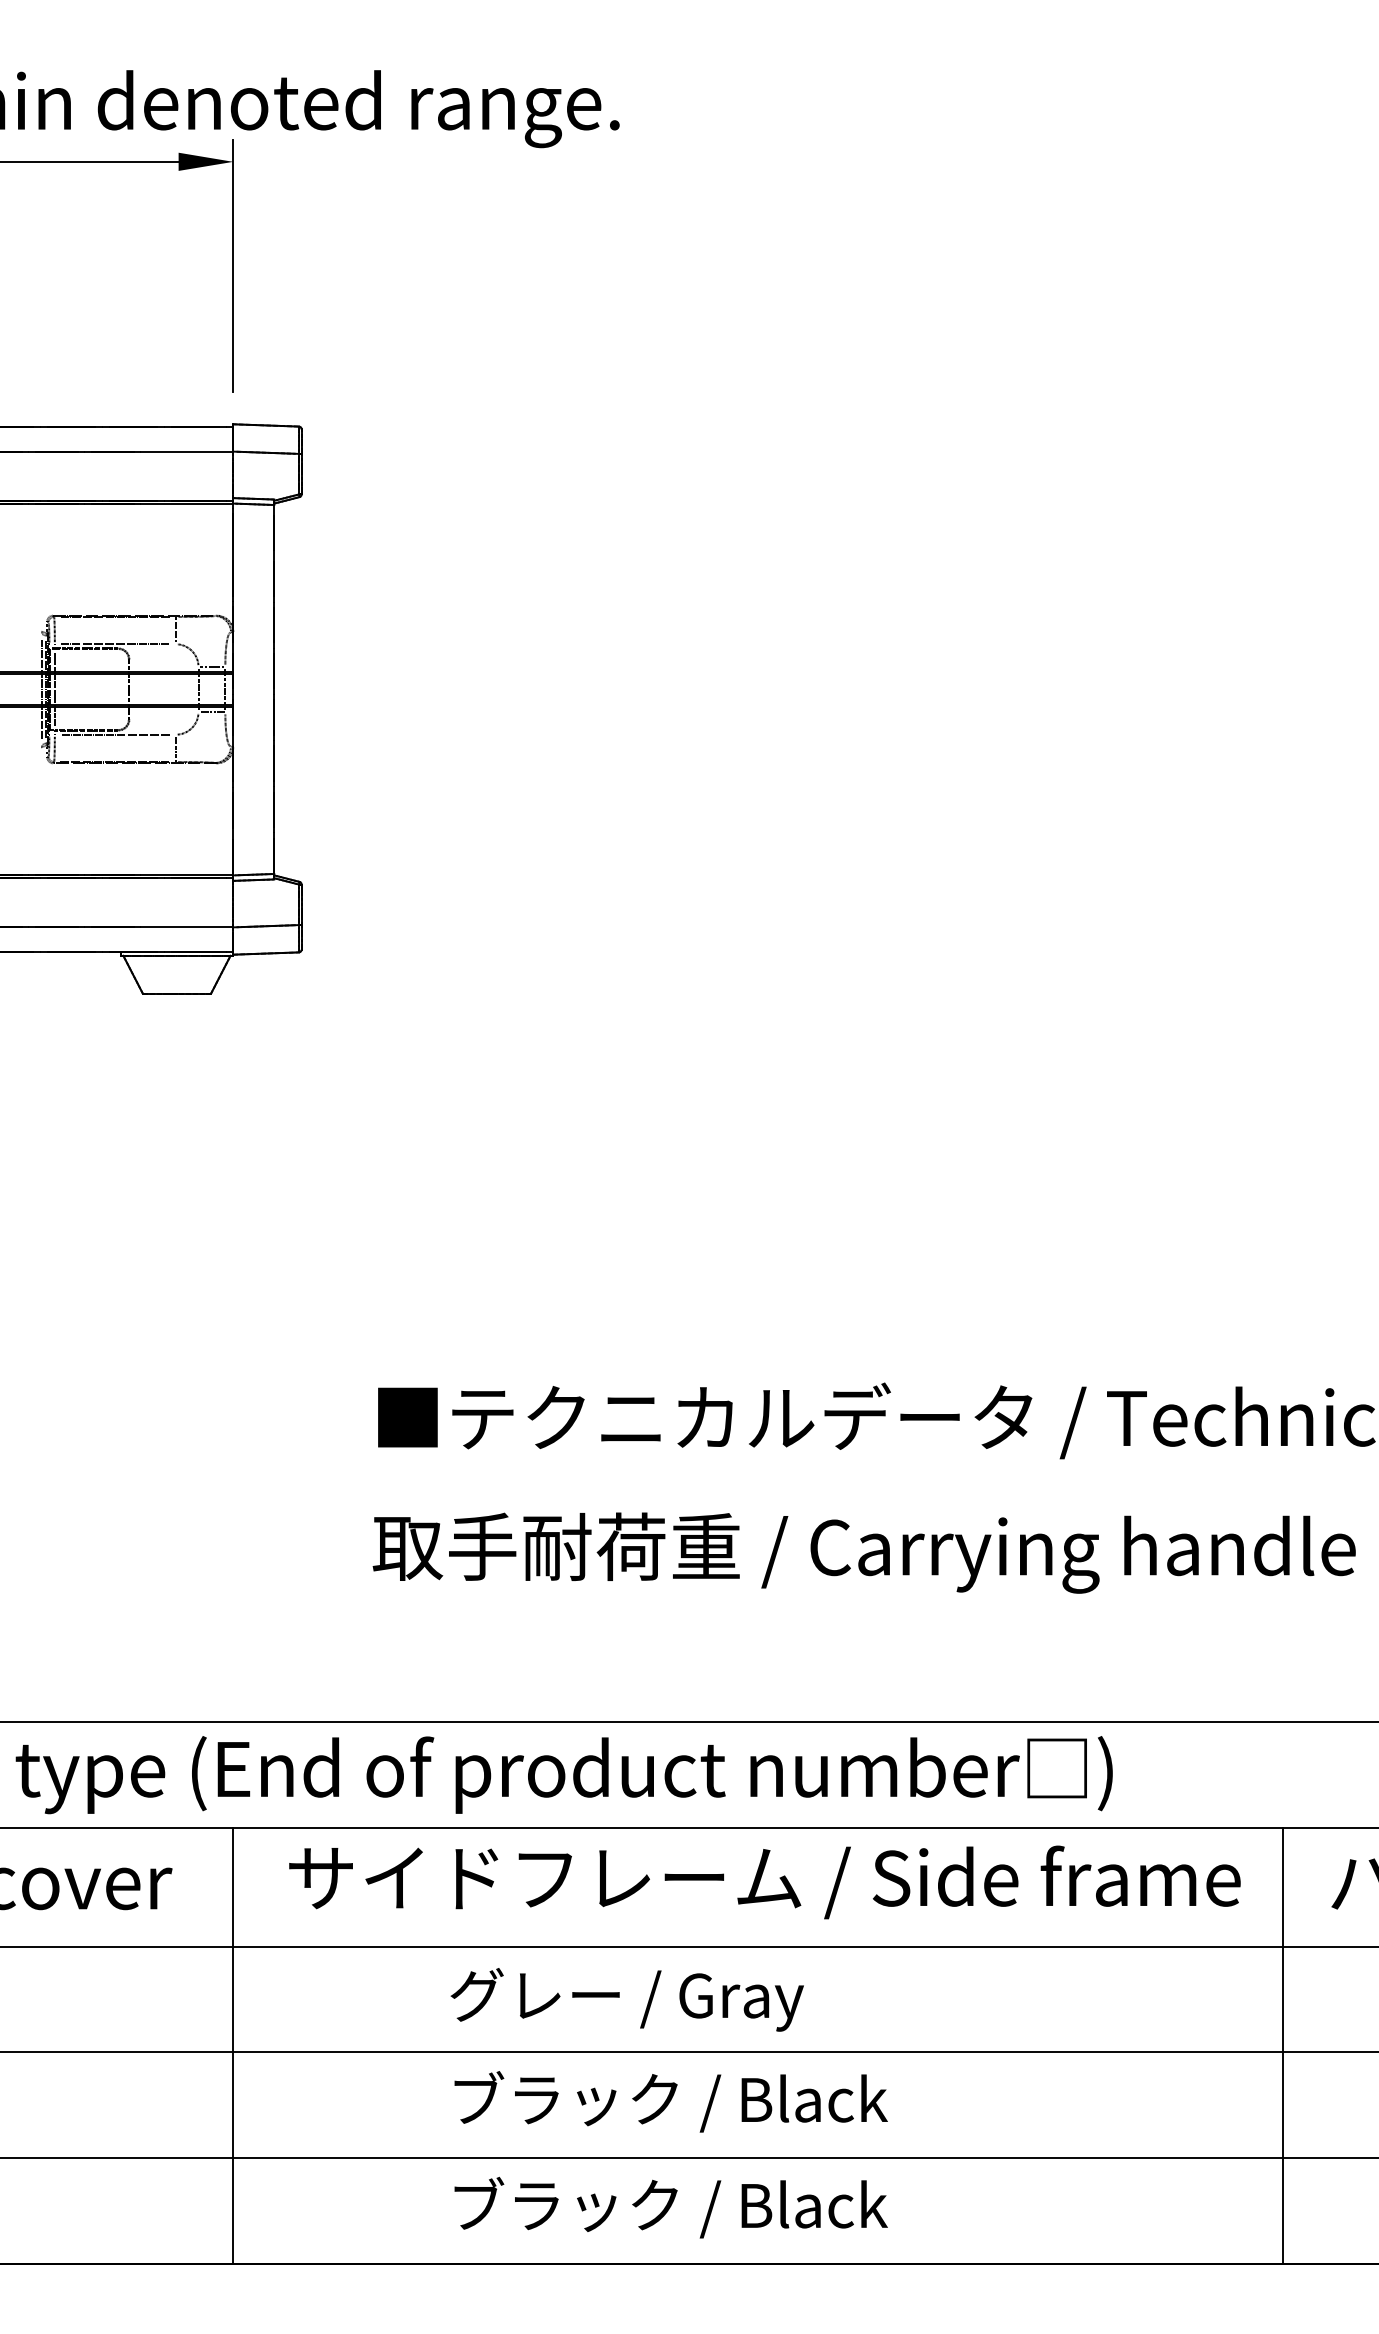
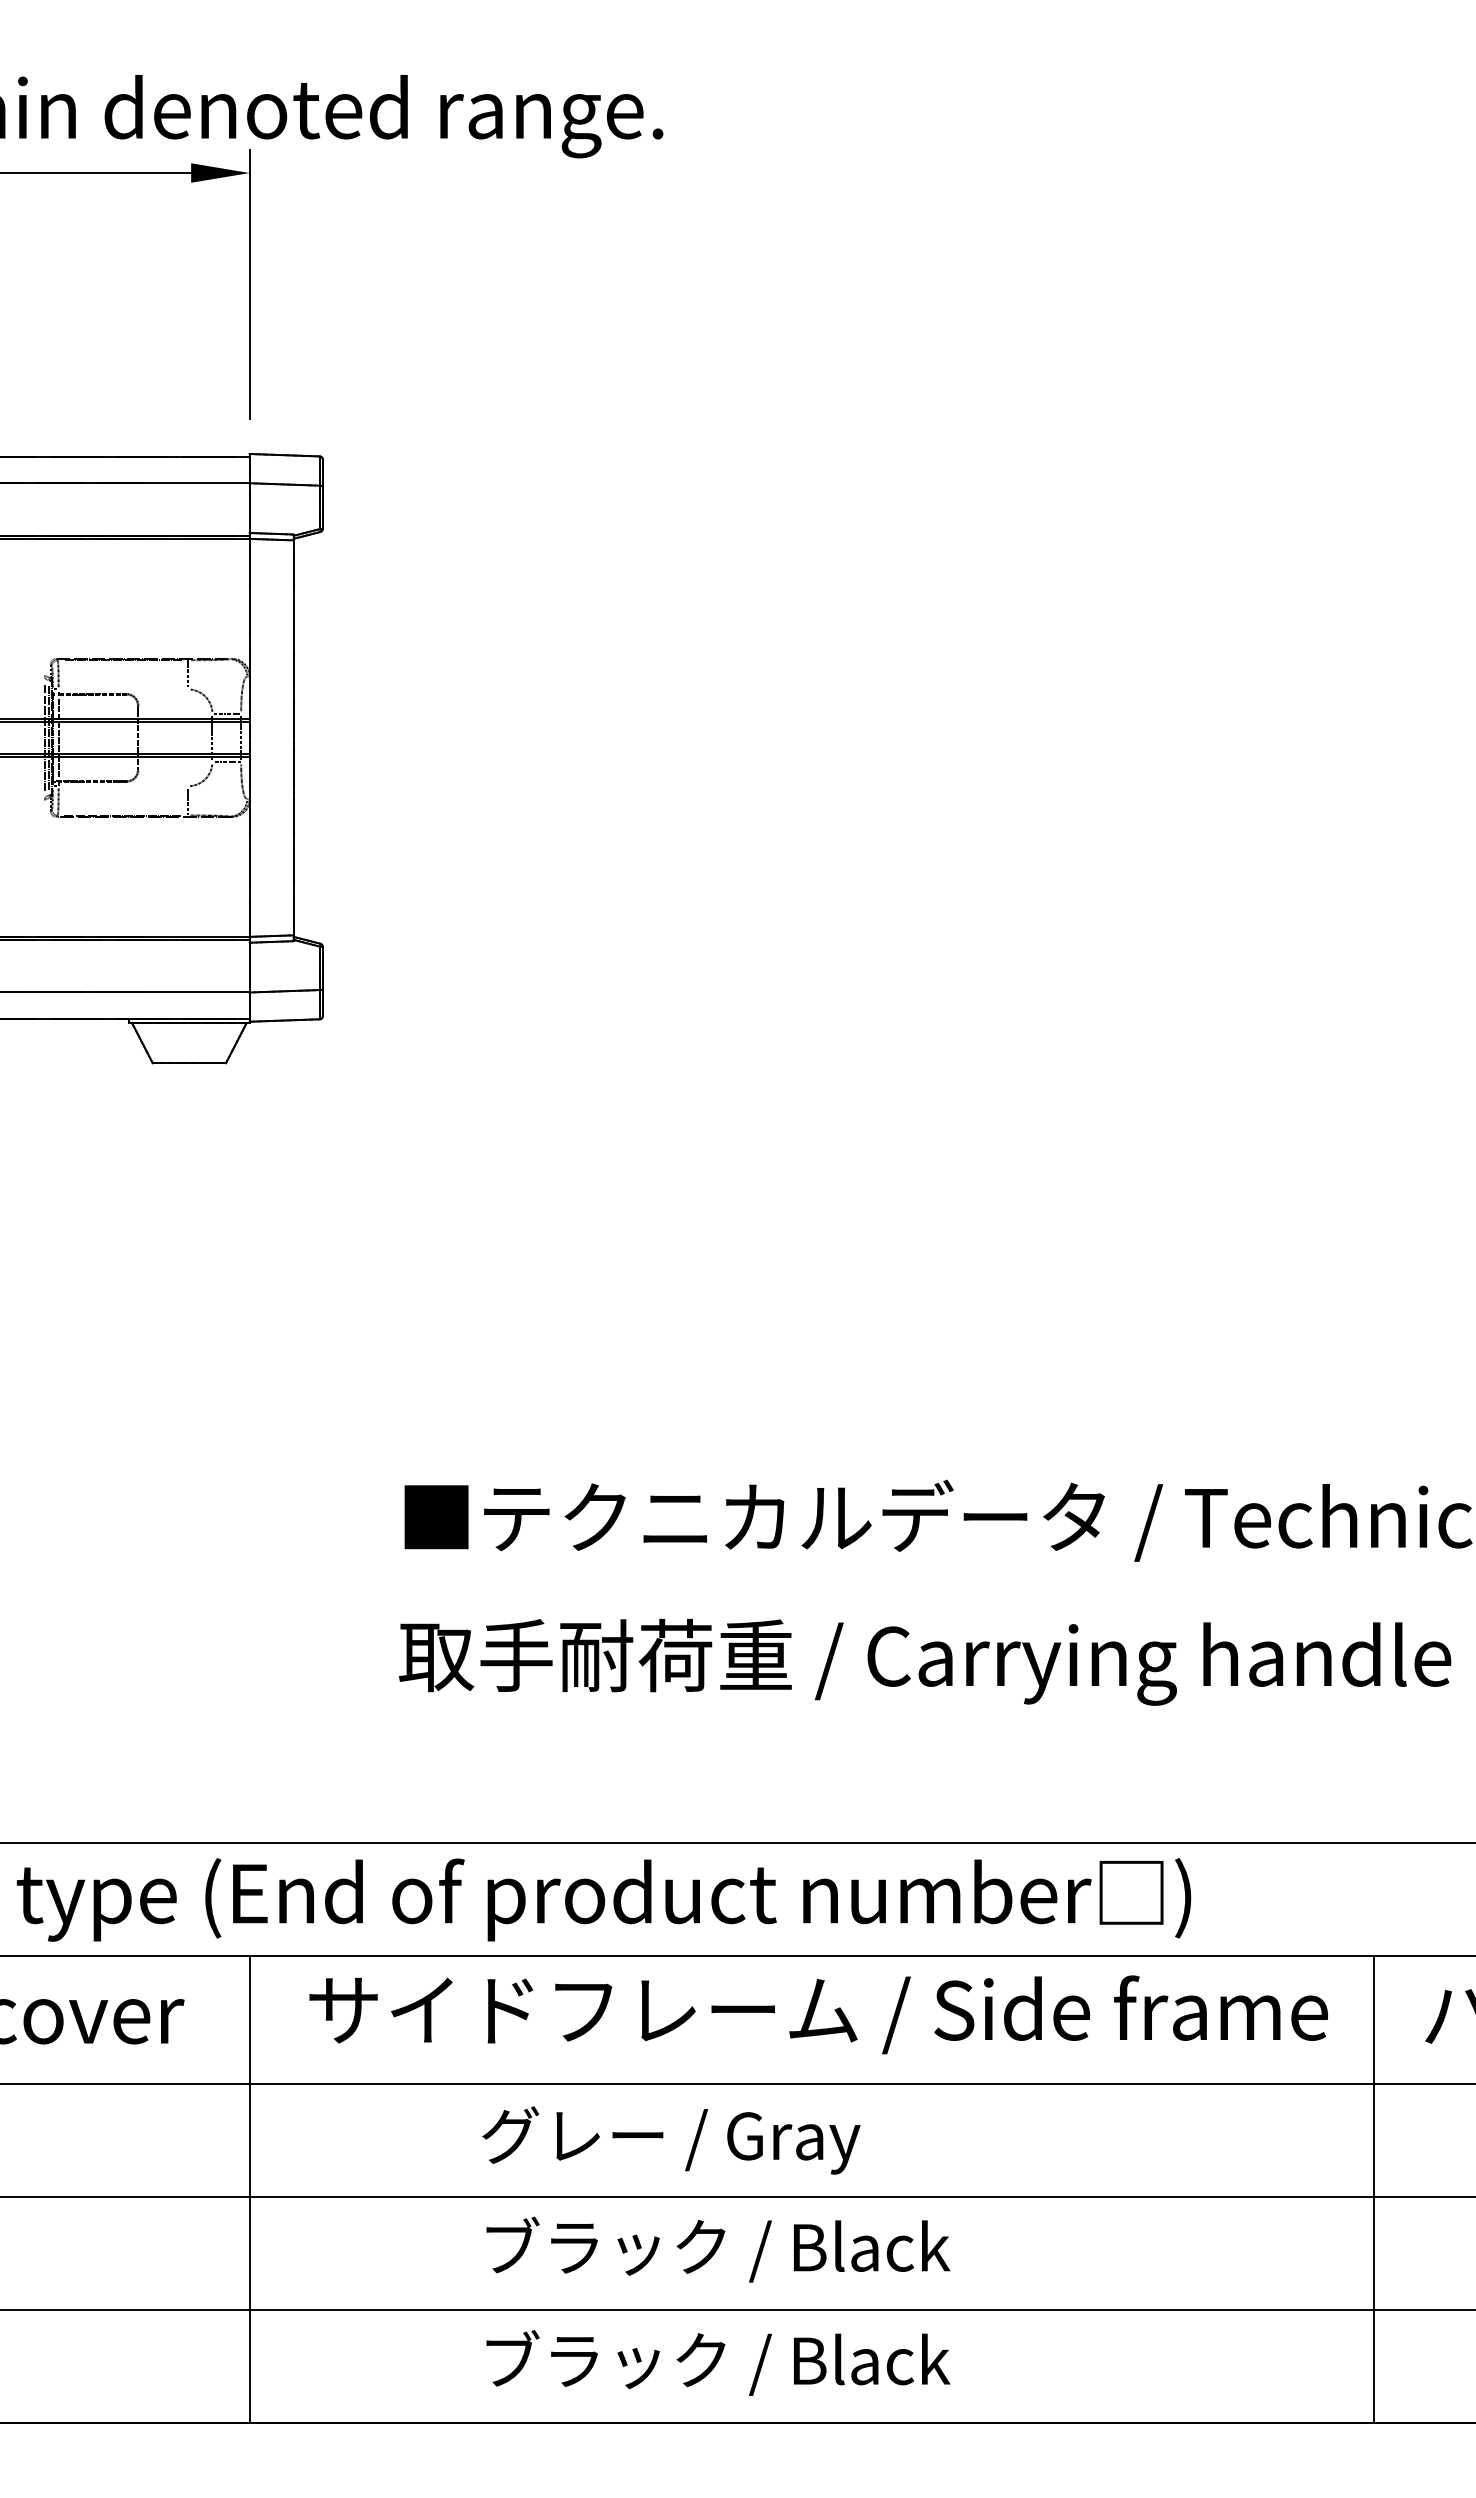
line: (115, 644) -> (123, 689), removed
line: (115, 734) -> (123, 786), removed

